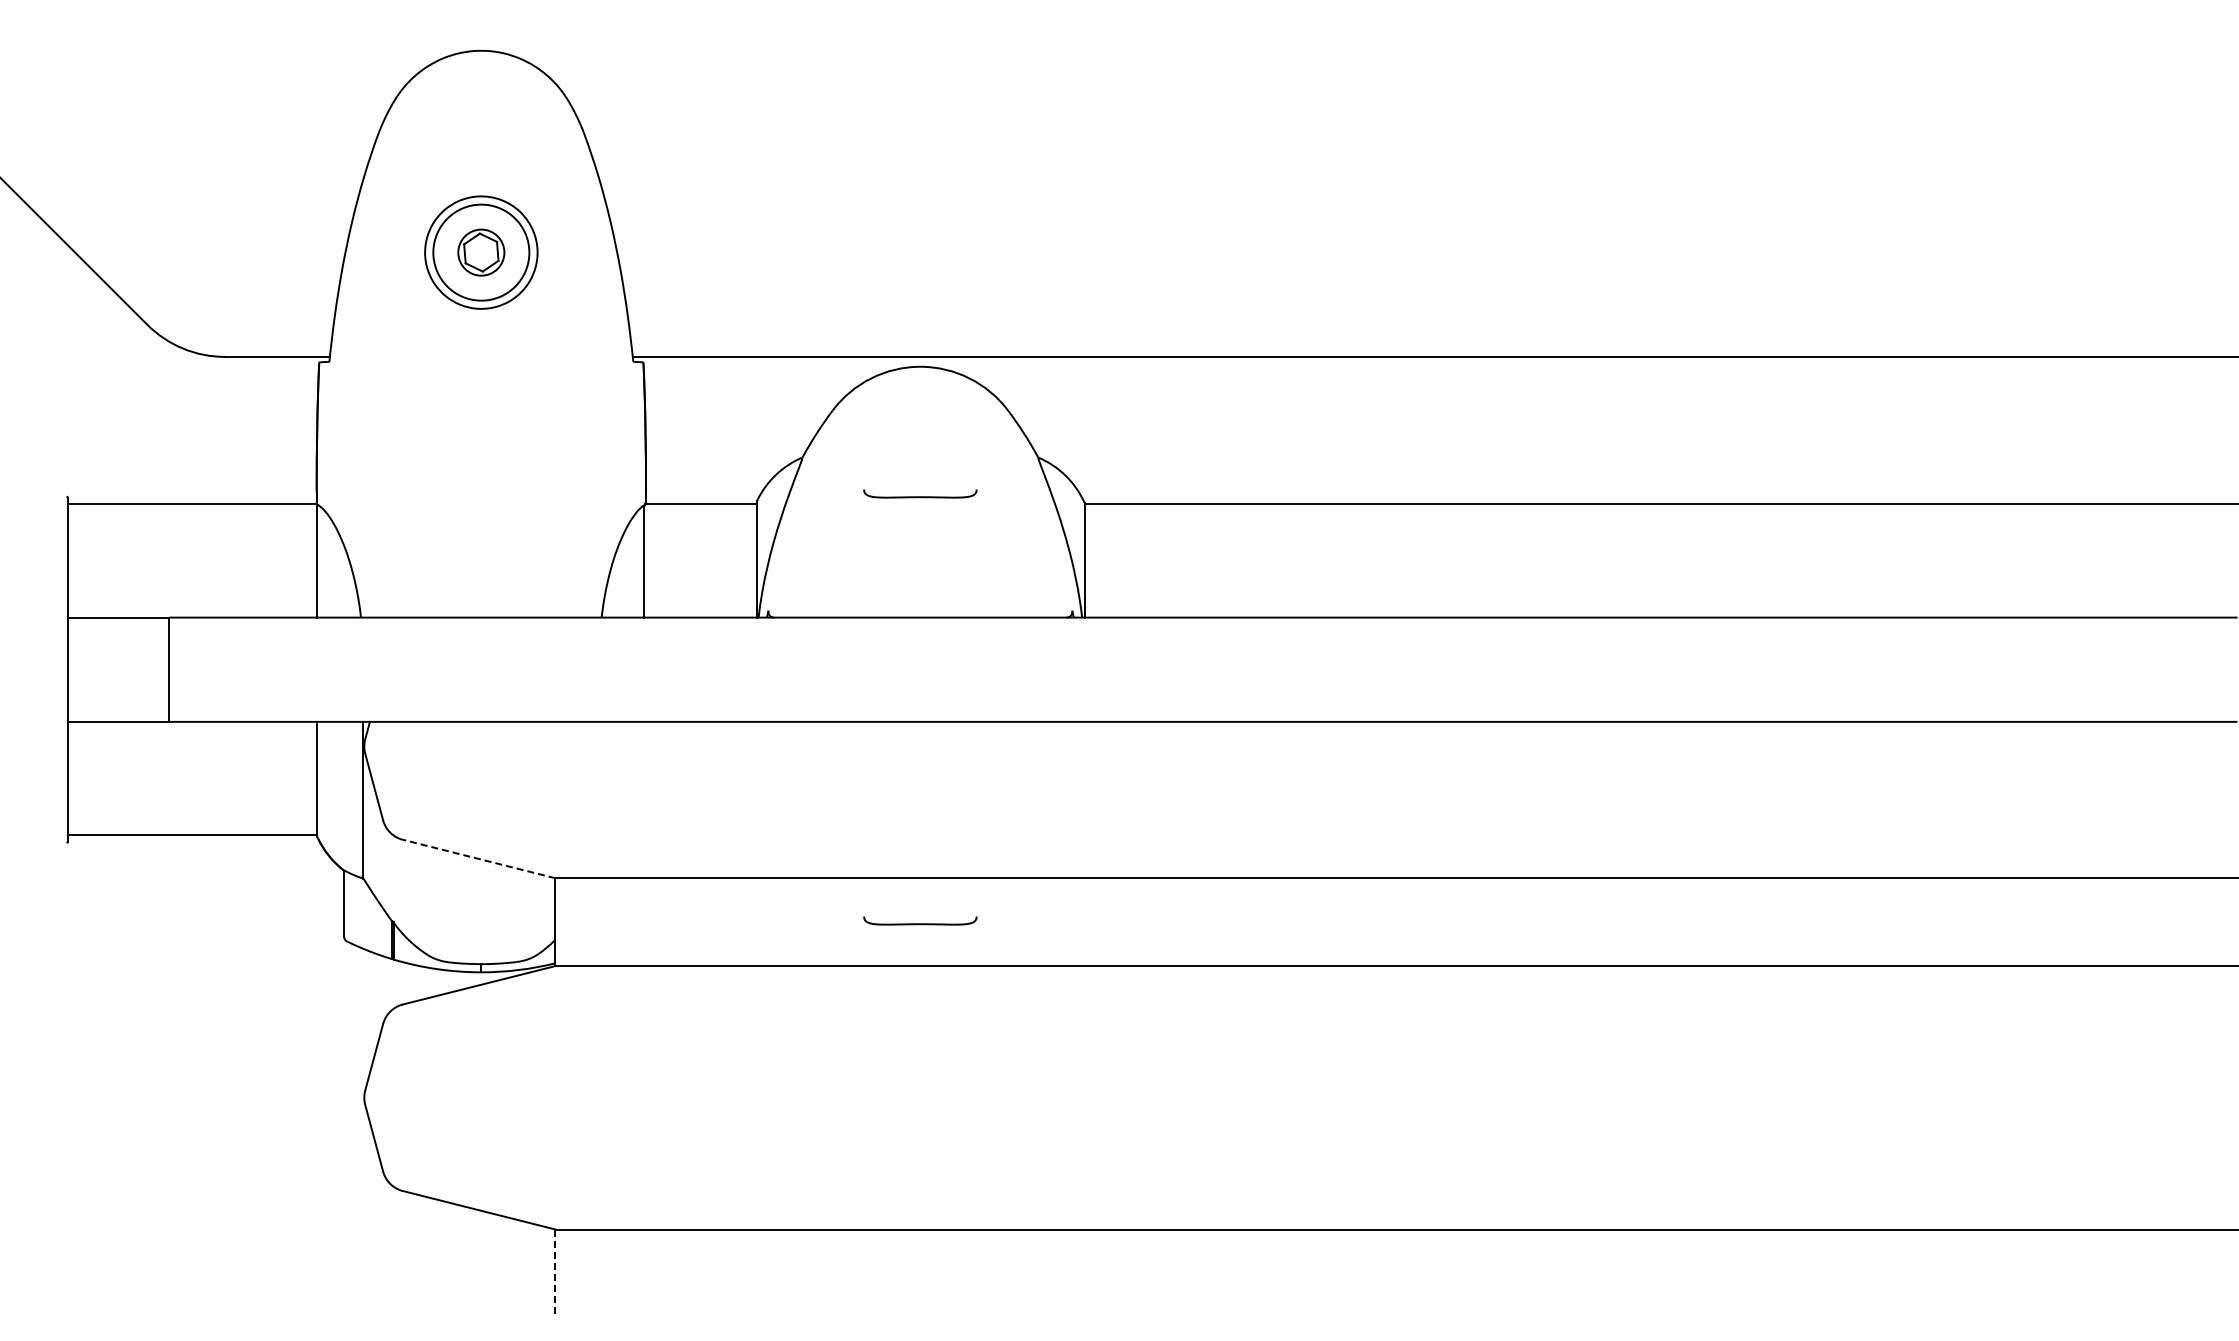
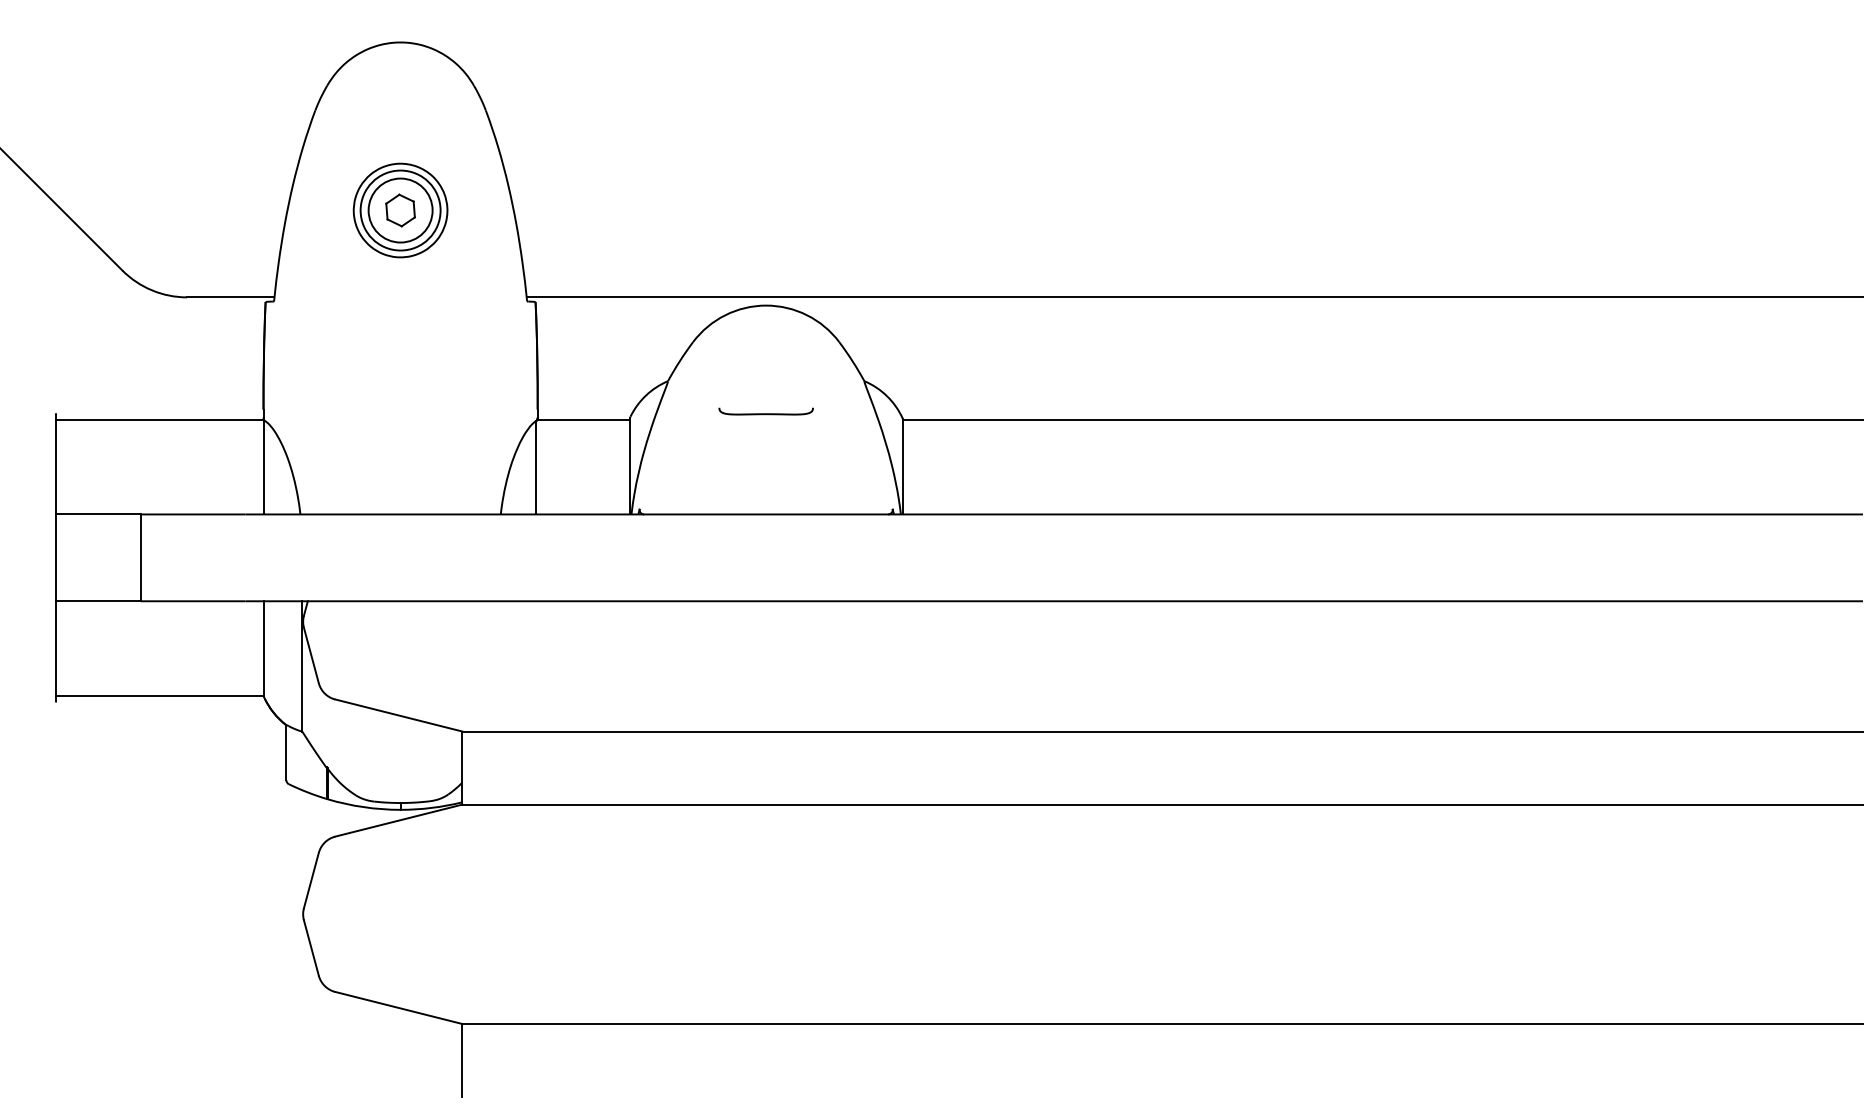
circle: (480, 252) -> (399, 210), size x1.67
line: (479, 859) -> (399, 715), dashed -> solid
curve: (920, 923) -> (766, 769), removed
line: (555, 1273) -> (462, 1060), dashed -> solid

